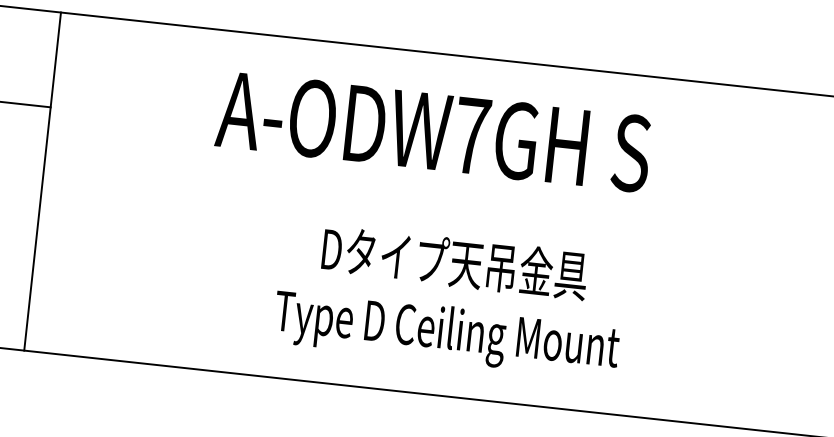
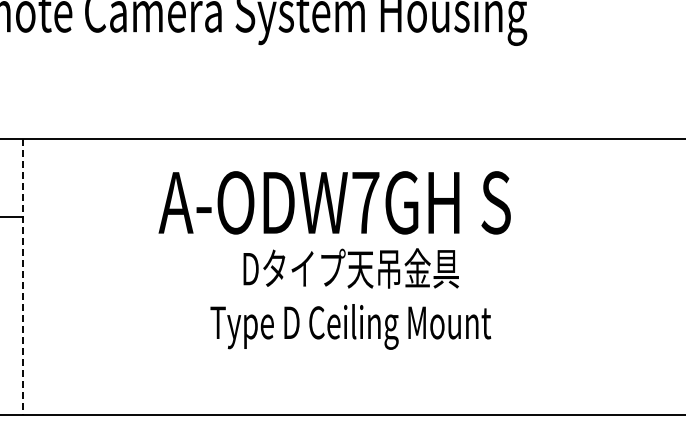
line: (42, 181) -> (23, 277), solid -> dashed
text: (450, 299) -> (350, 298), moved

